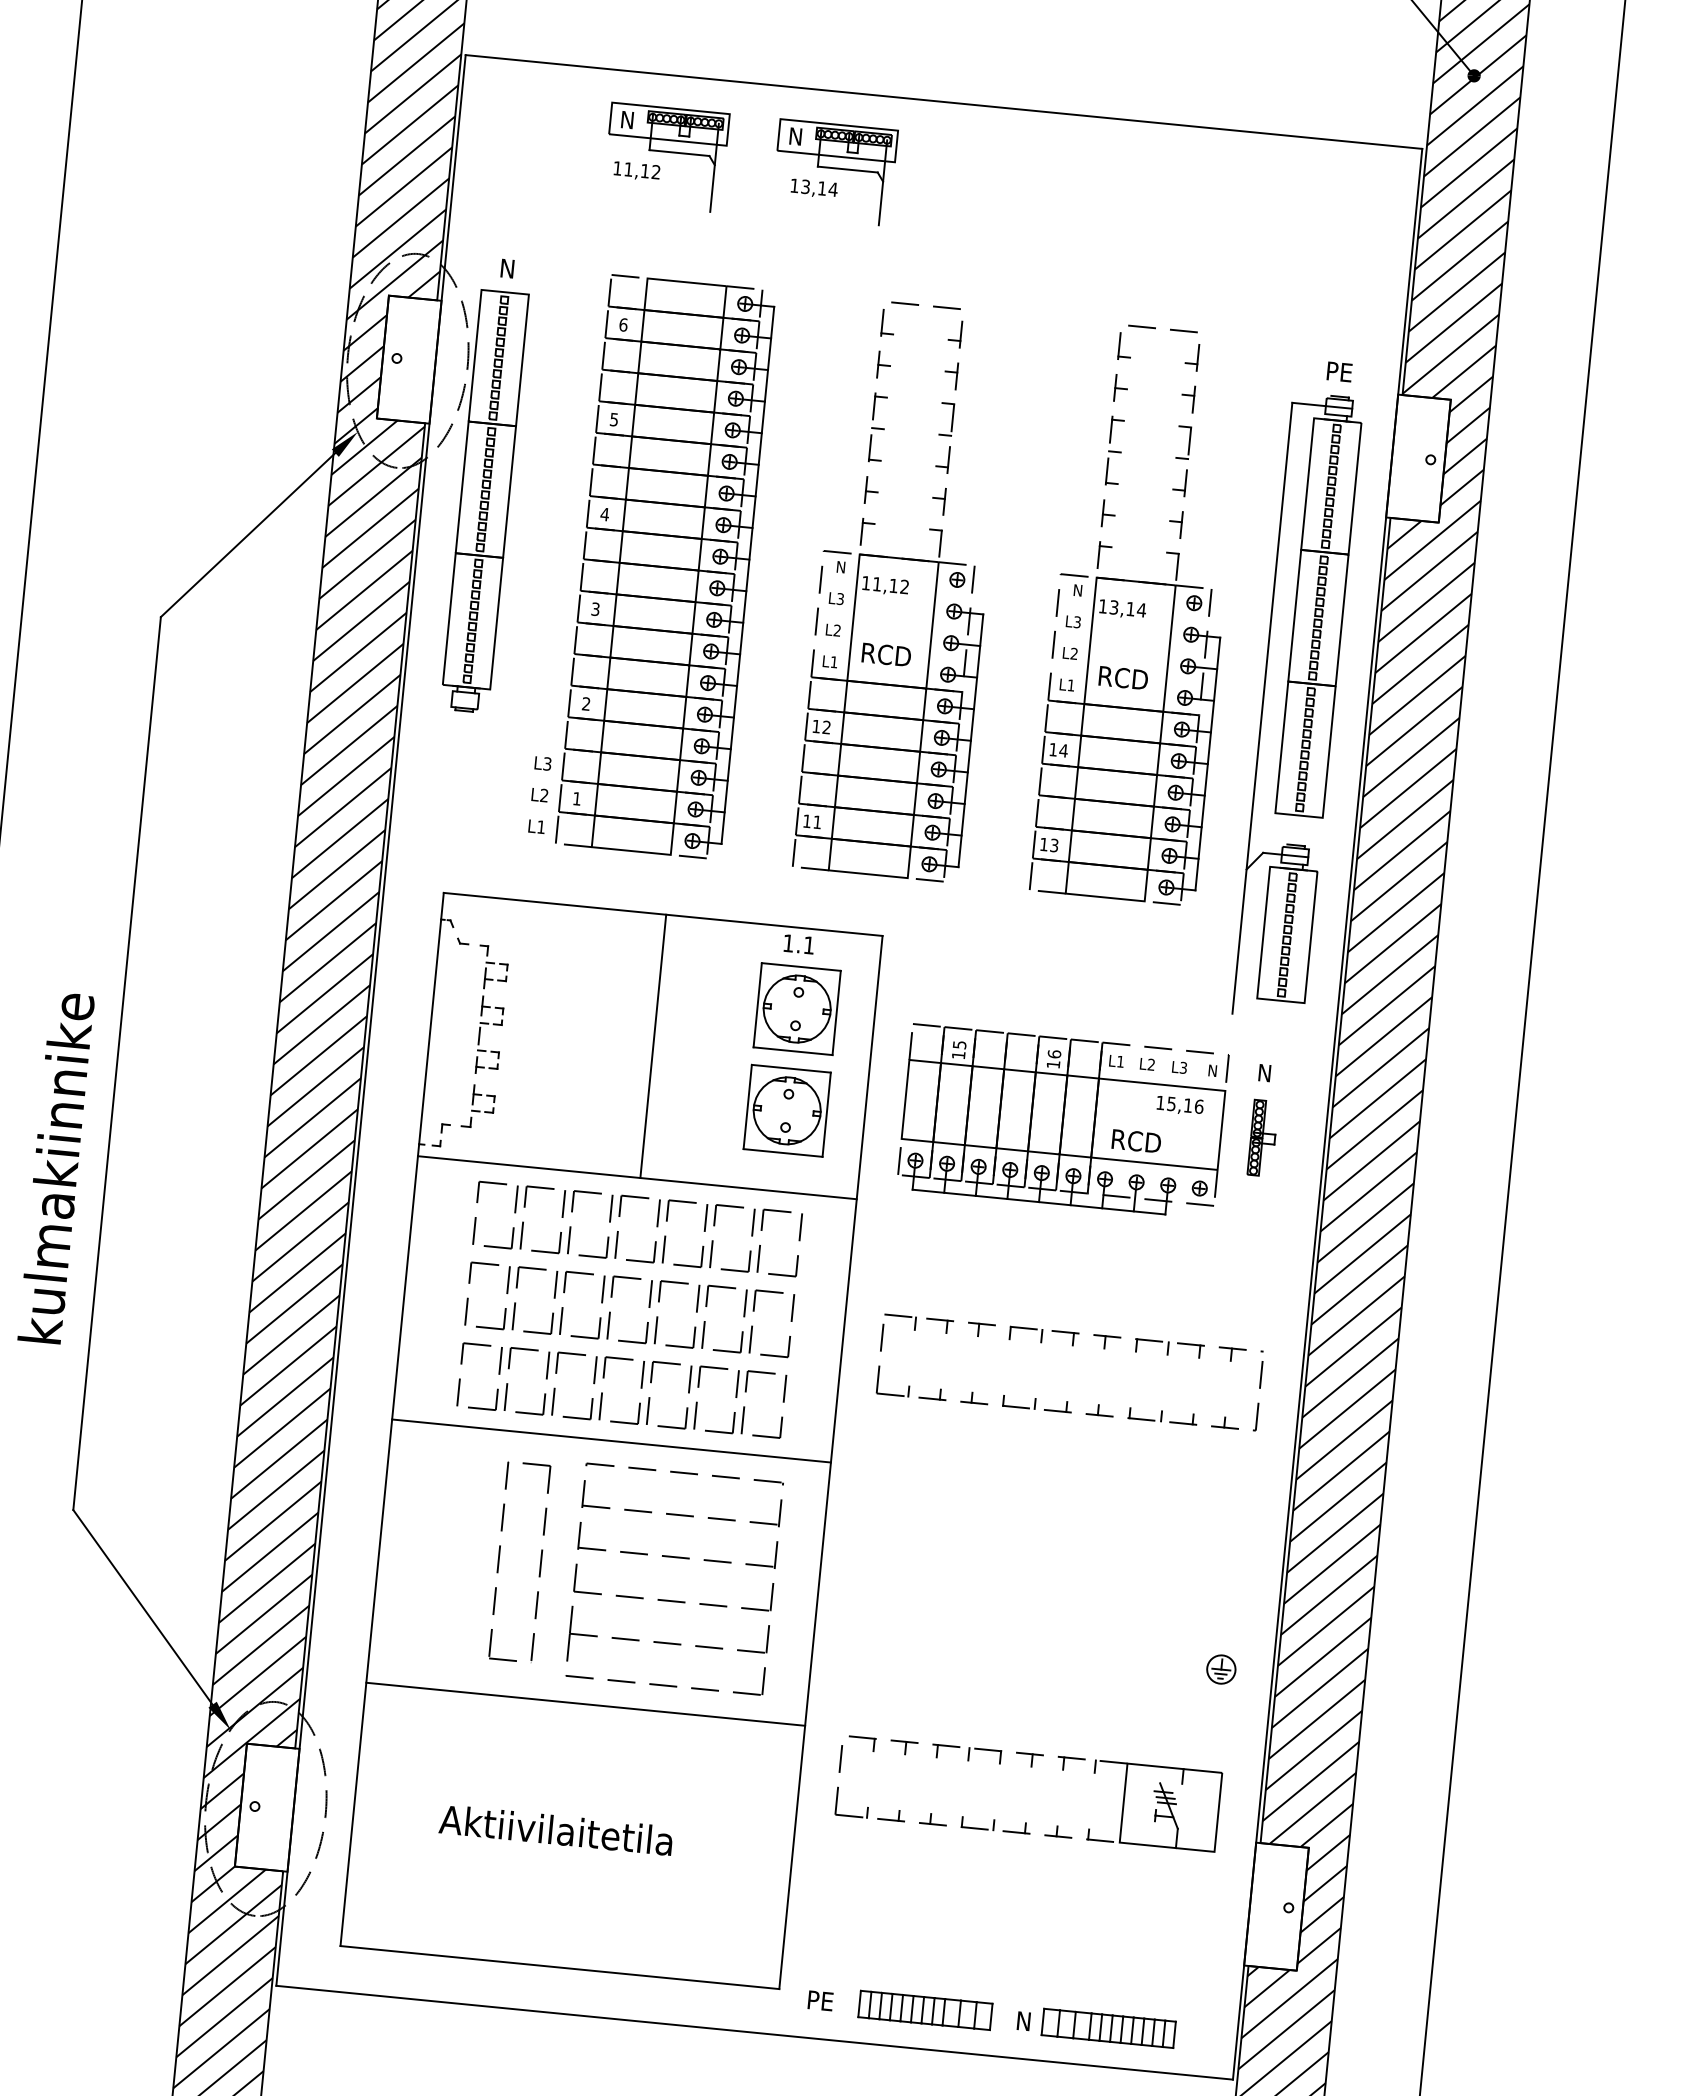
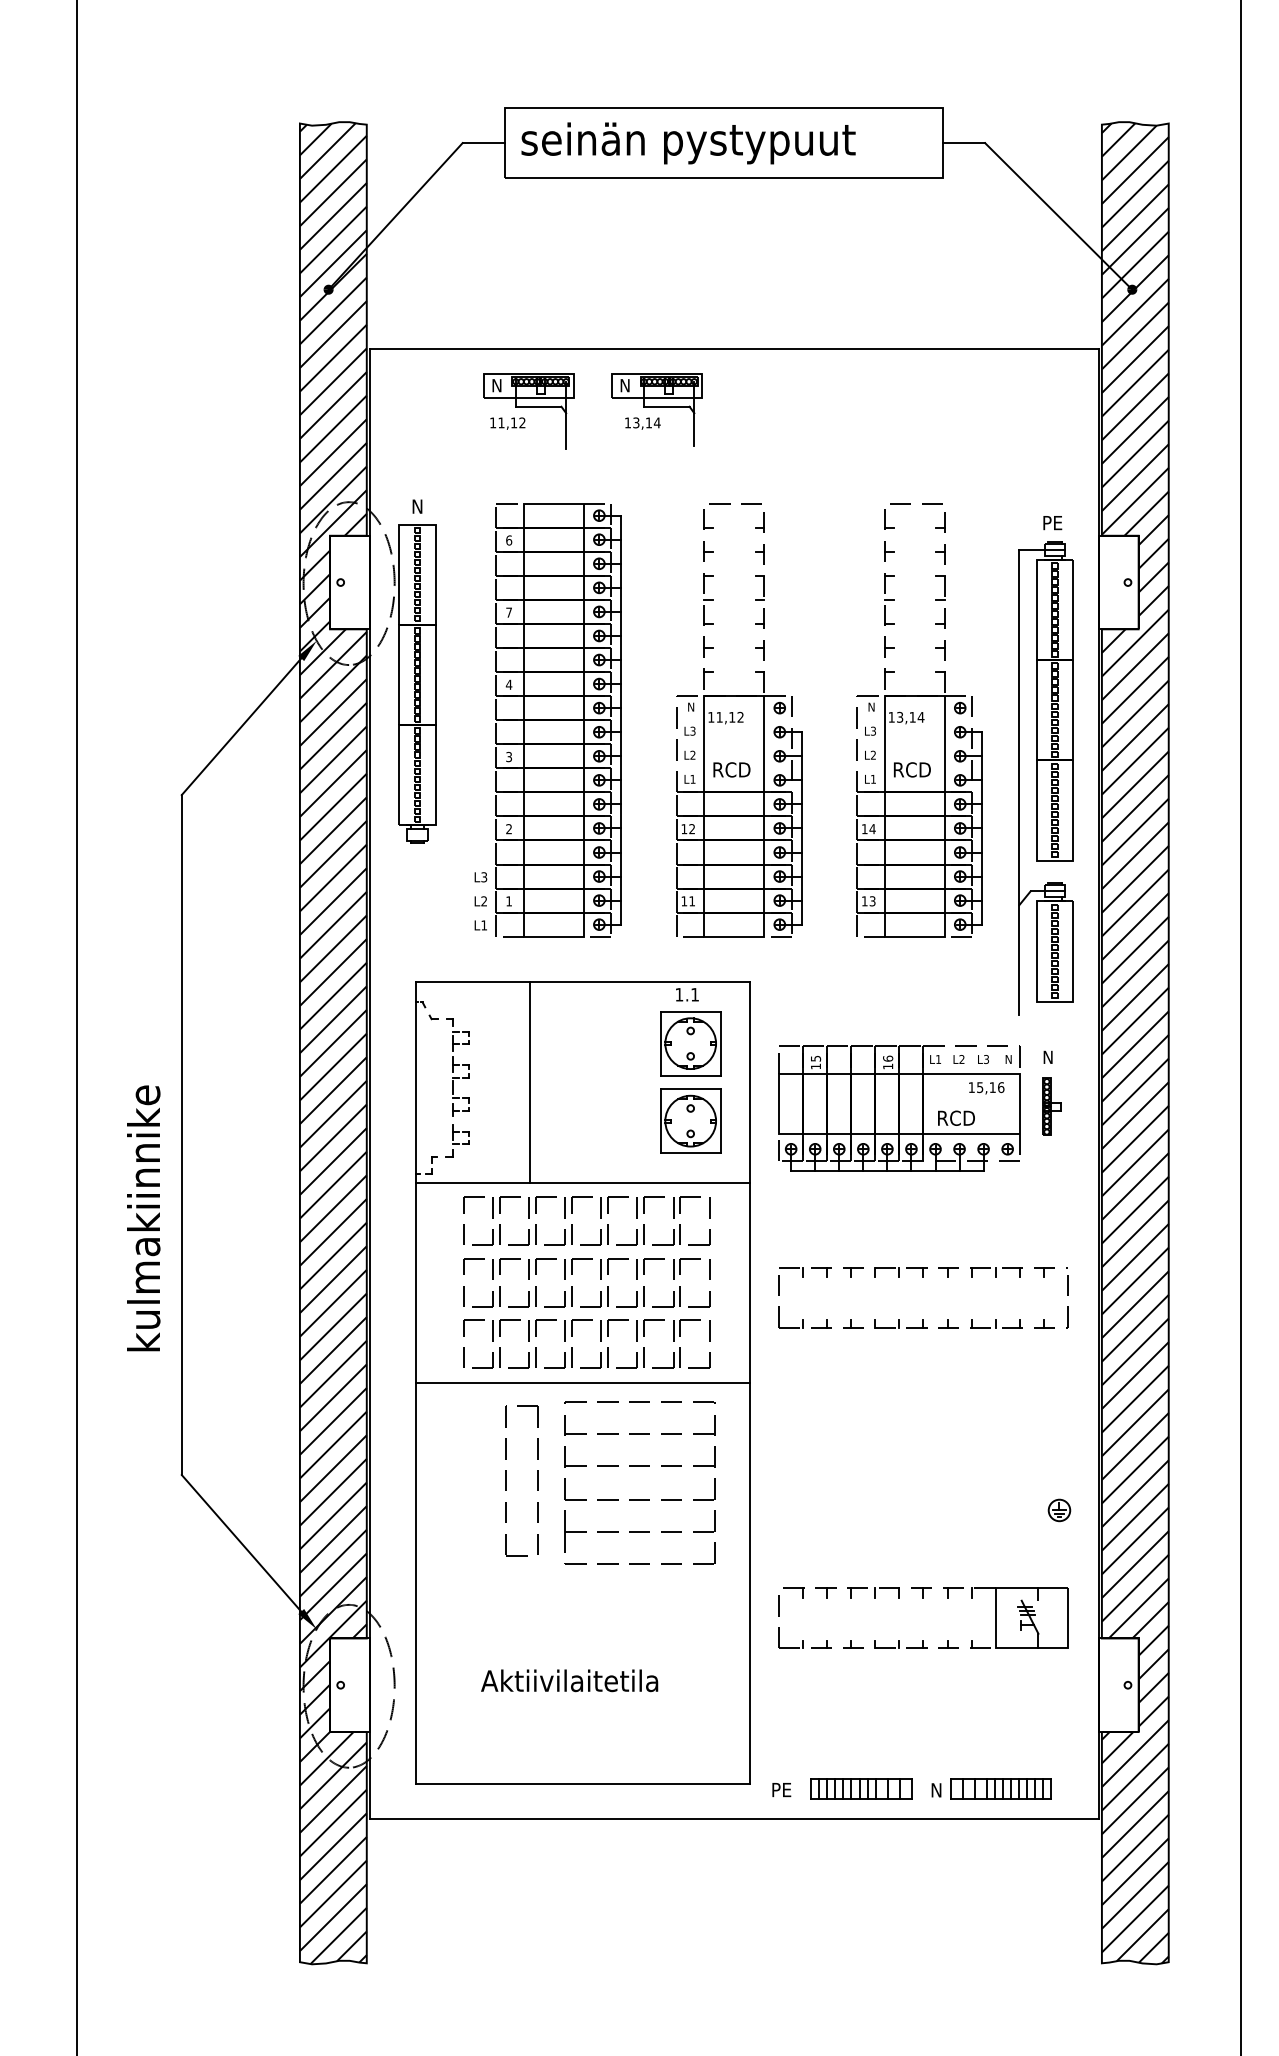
text: (613, 419) -> (508, 612), 5 -> 7
line: (652, 1046) -> (529, 1082), moved
line: (585, 1704) -> (582, 1583), removed

